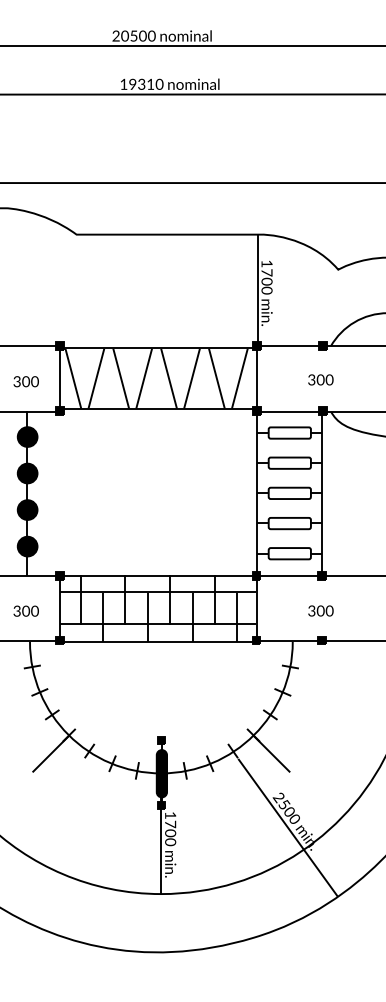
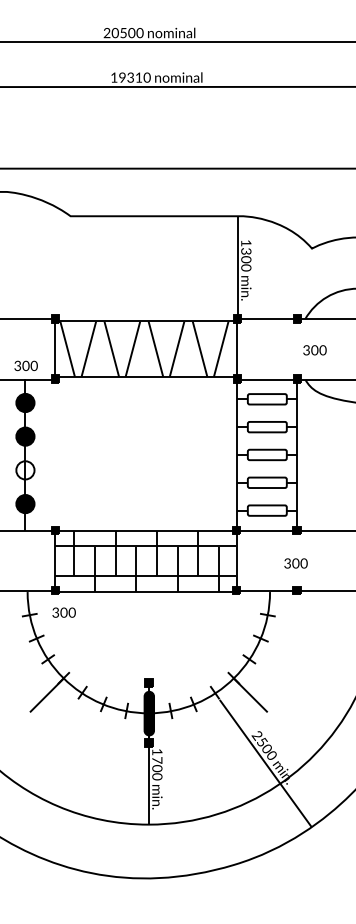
text: (267, 272) -> (246, 251), 1700 -> 1300
text: (320, 380) -> (314, 350), moved
text: (25, 381) -> (25, 365), moved
fill: (27, 510) -> (25, 470), removed
text: (25, 611) -> (63, 612), moved

